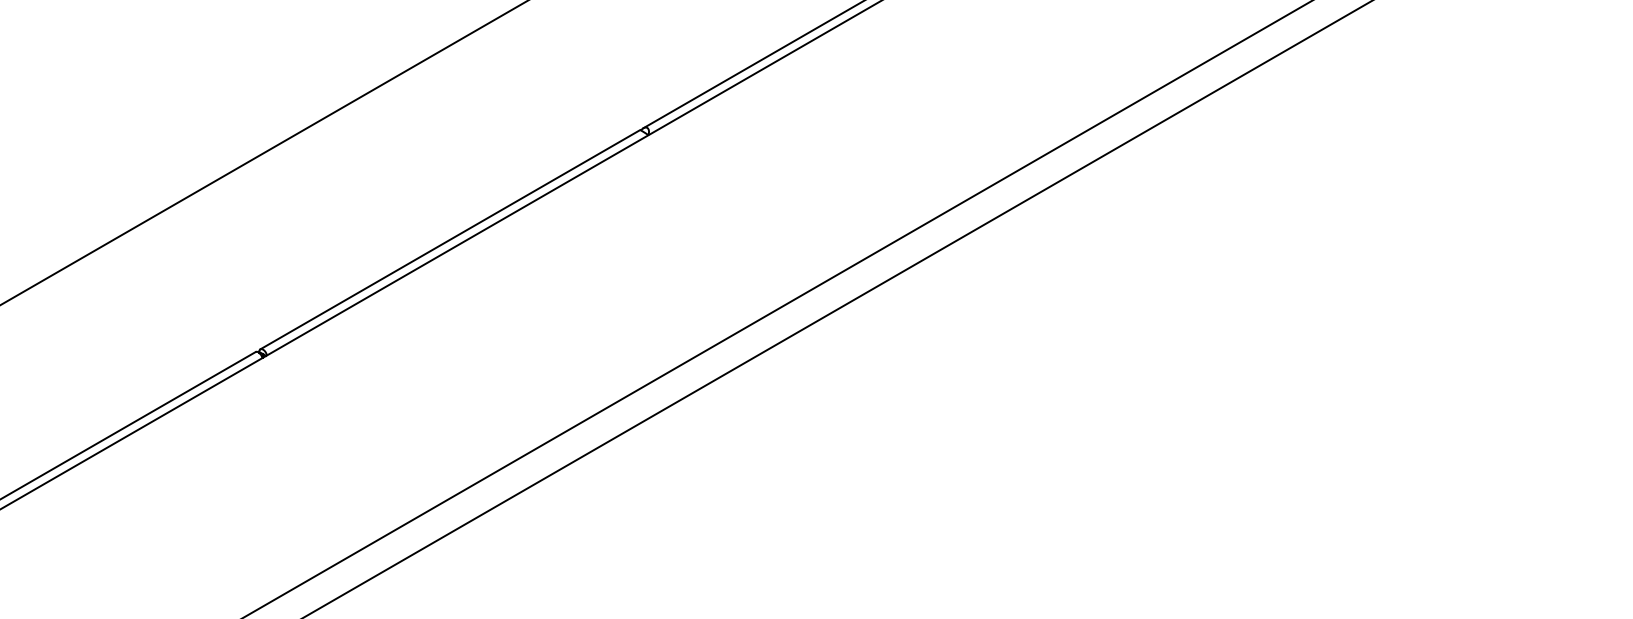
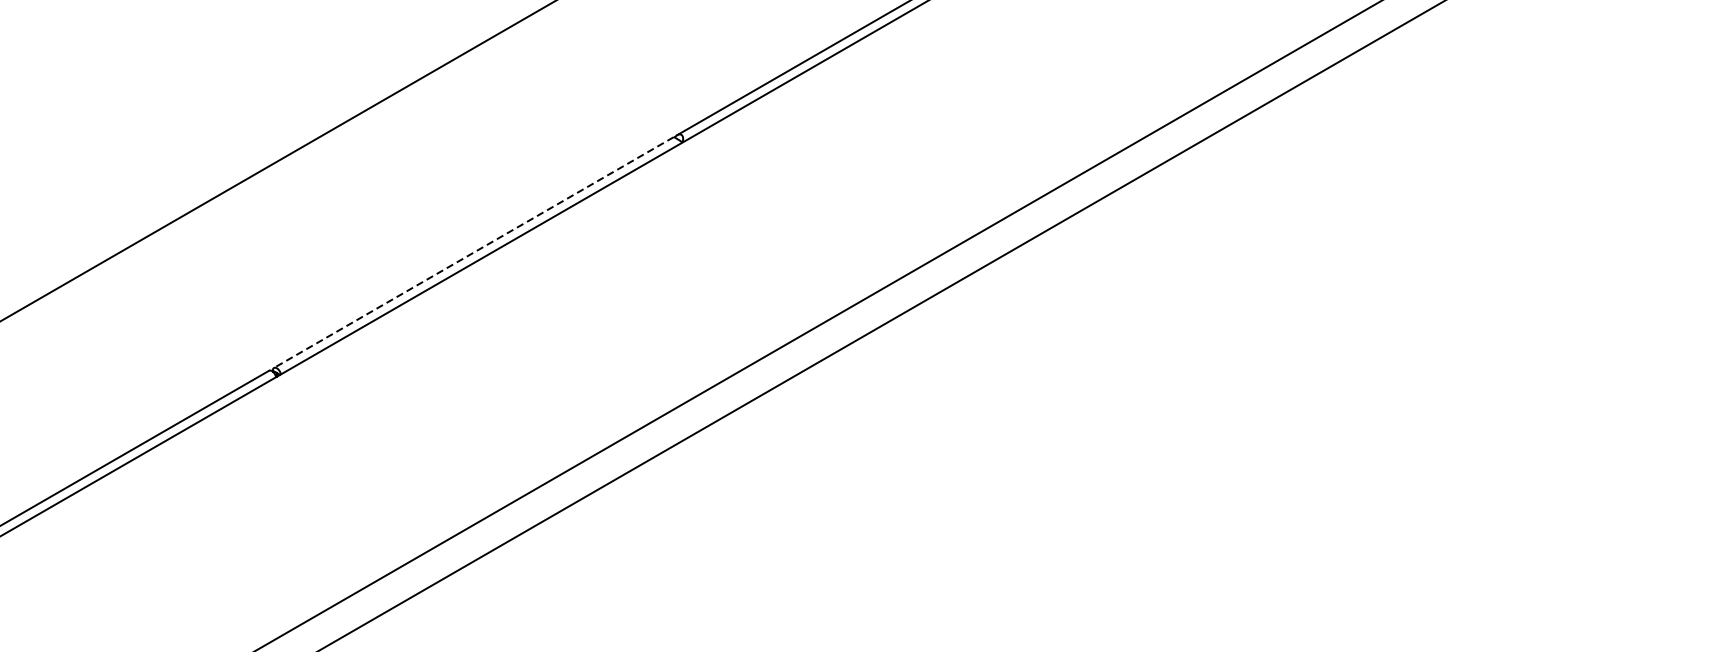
line: (449, 240) -> (473, 253), solid -> dashed

